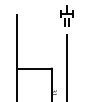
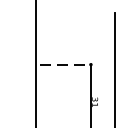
line: (35, 68) -> (65, 64), solid -> dashed

